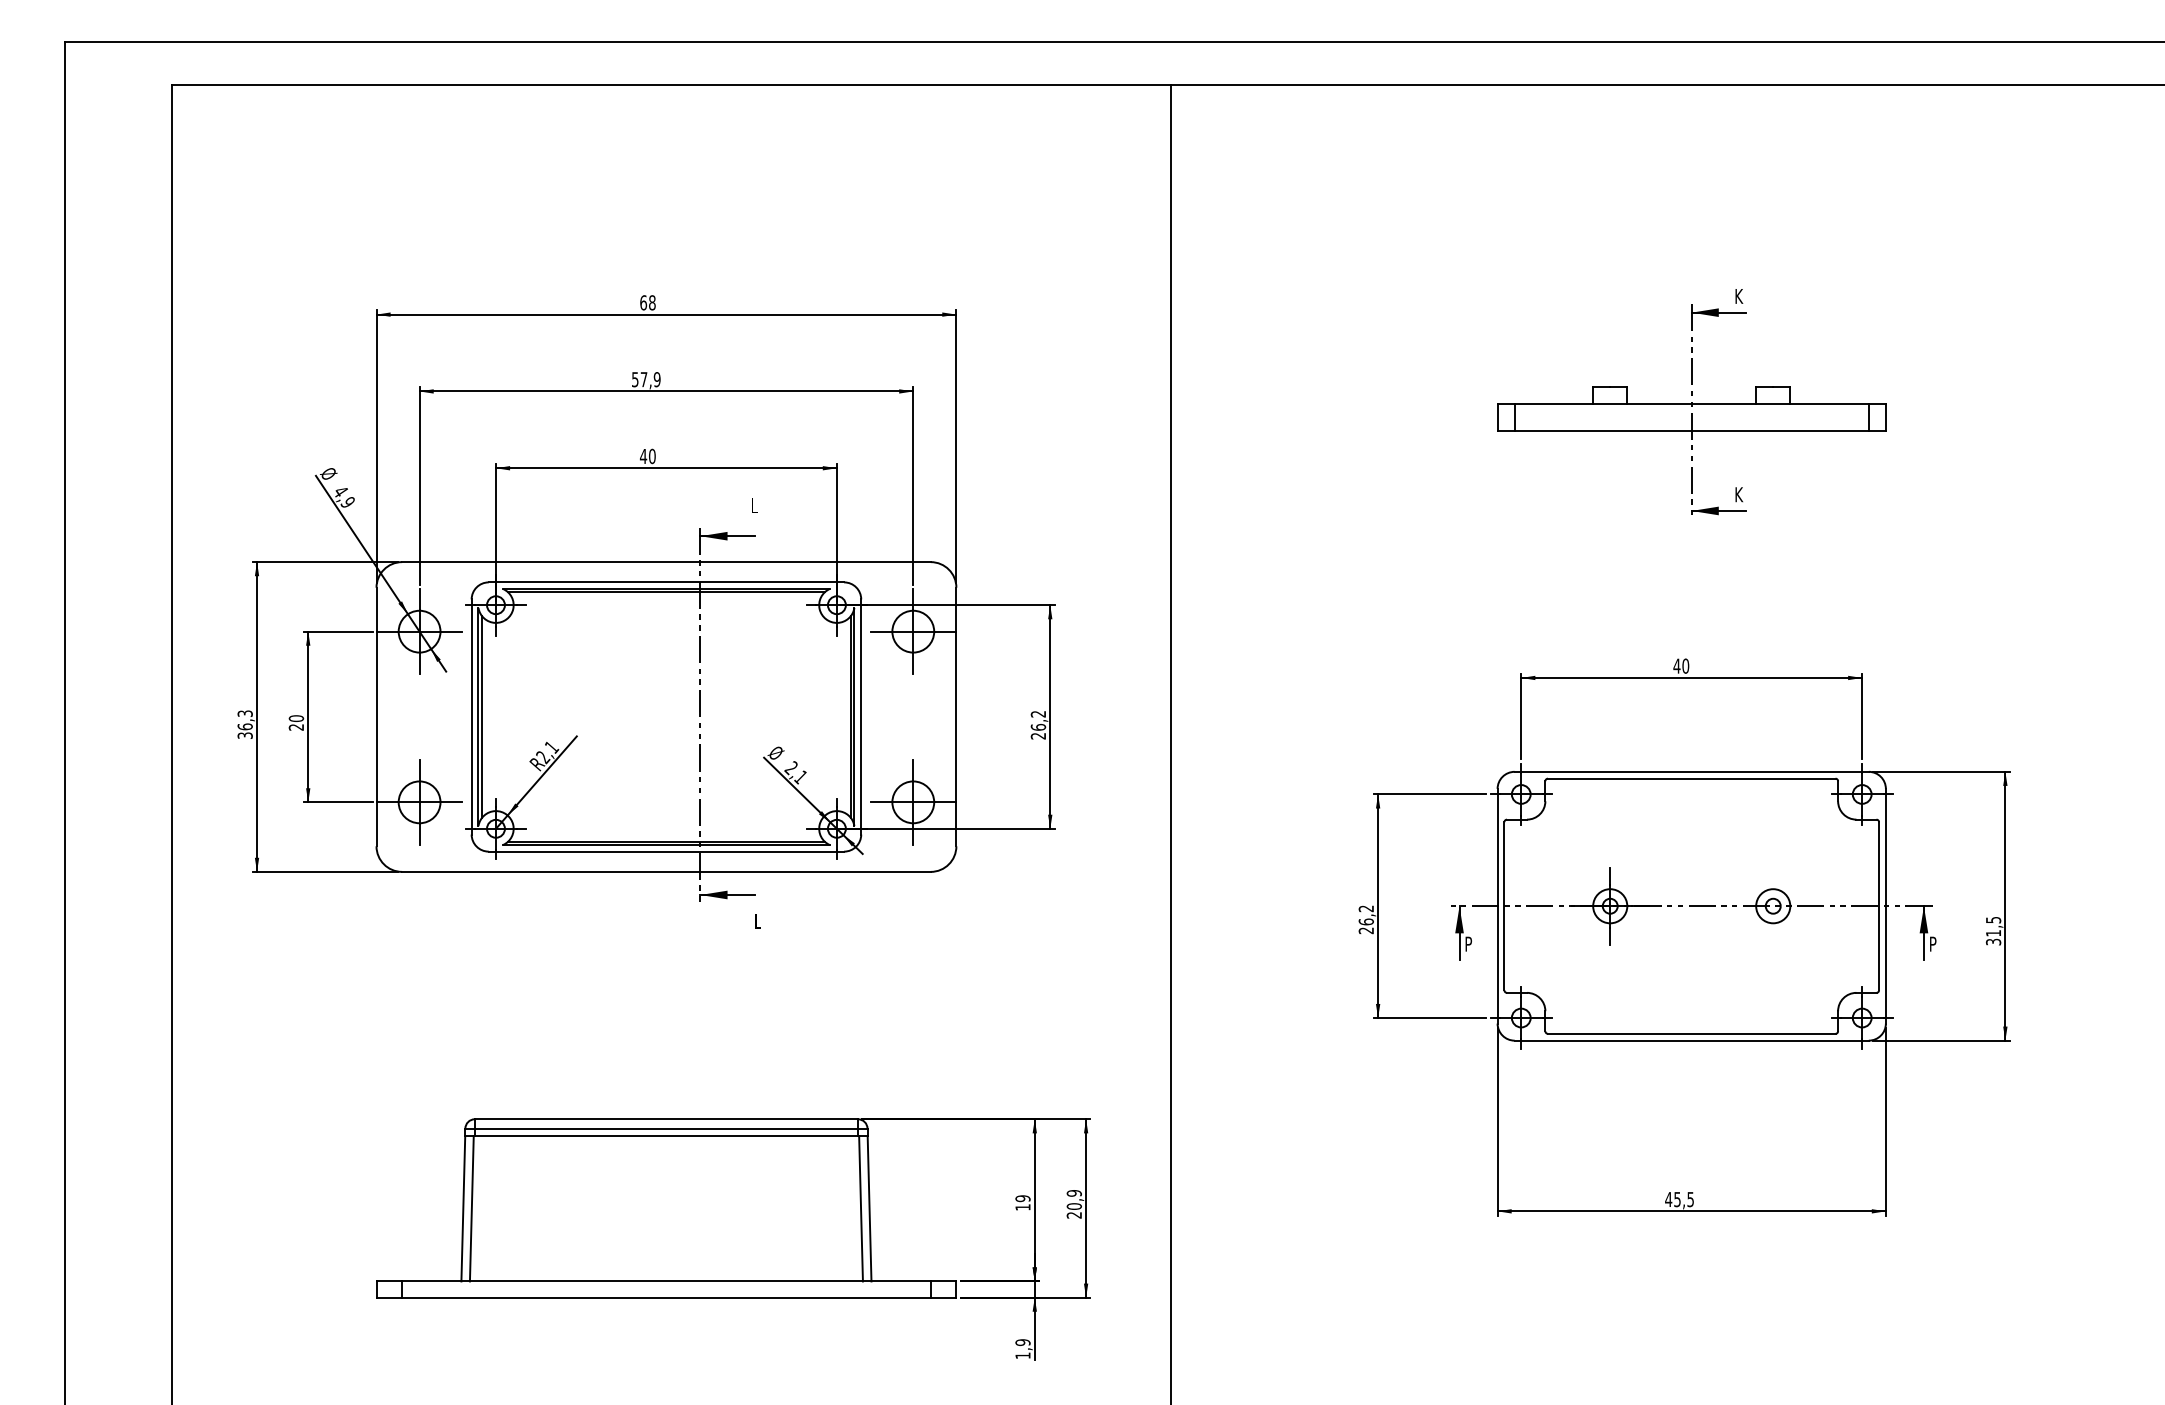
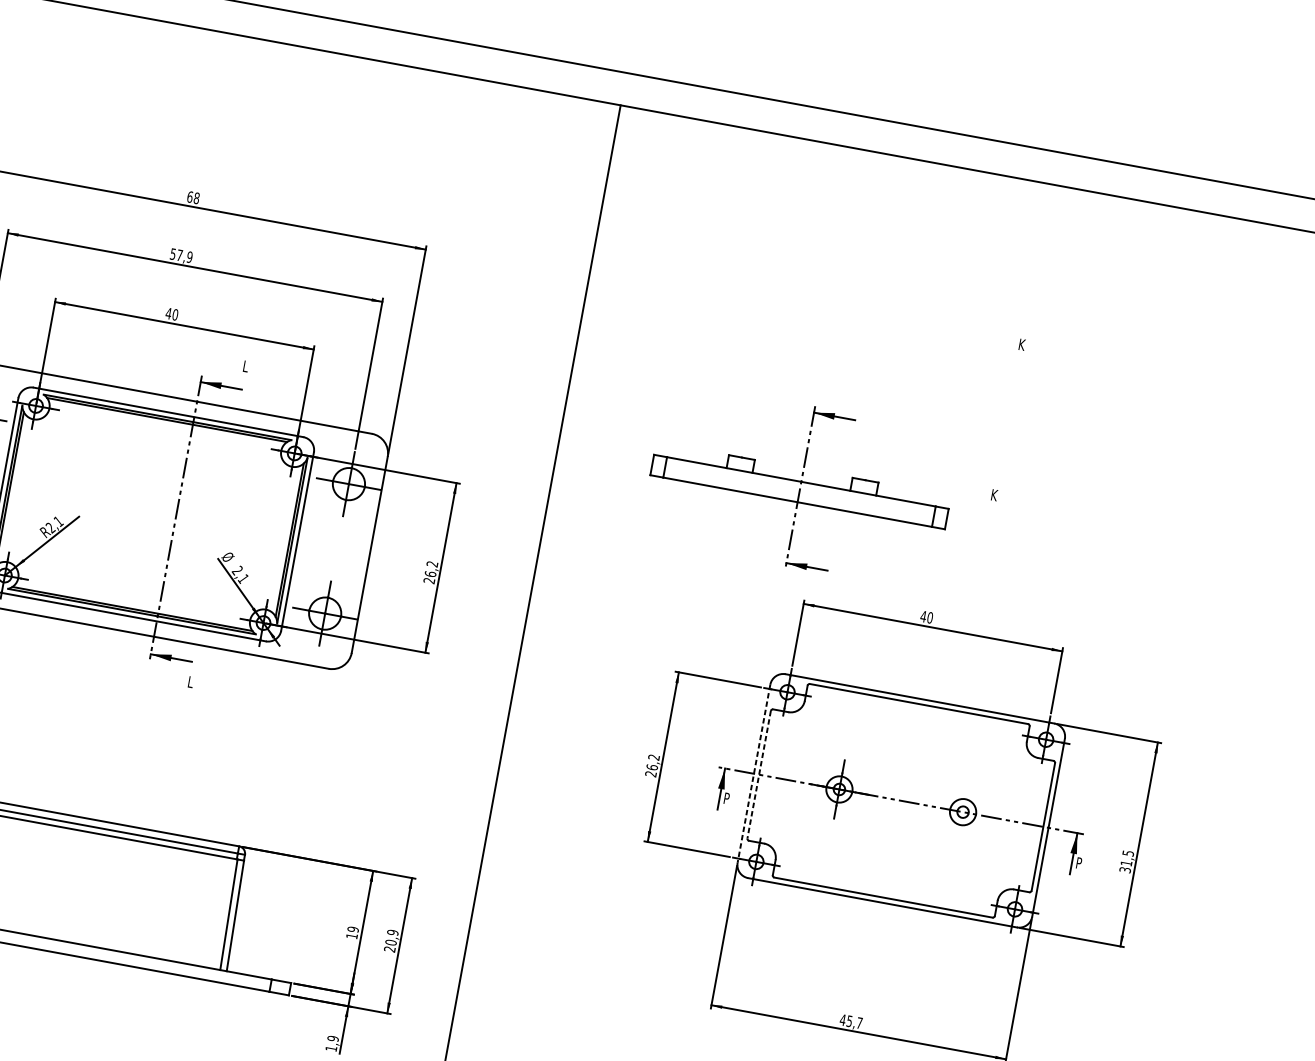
part: (1691, 409) -> (800, 486), moved
line: (1497, 906) -> (753, 773), solid -> dashed
line: (1504, 906) -> (759, 774), solid -> dashed
text: (1690, 1199) -> (859, 1023), 45,5 -> 45,7

